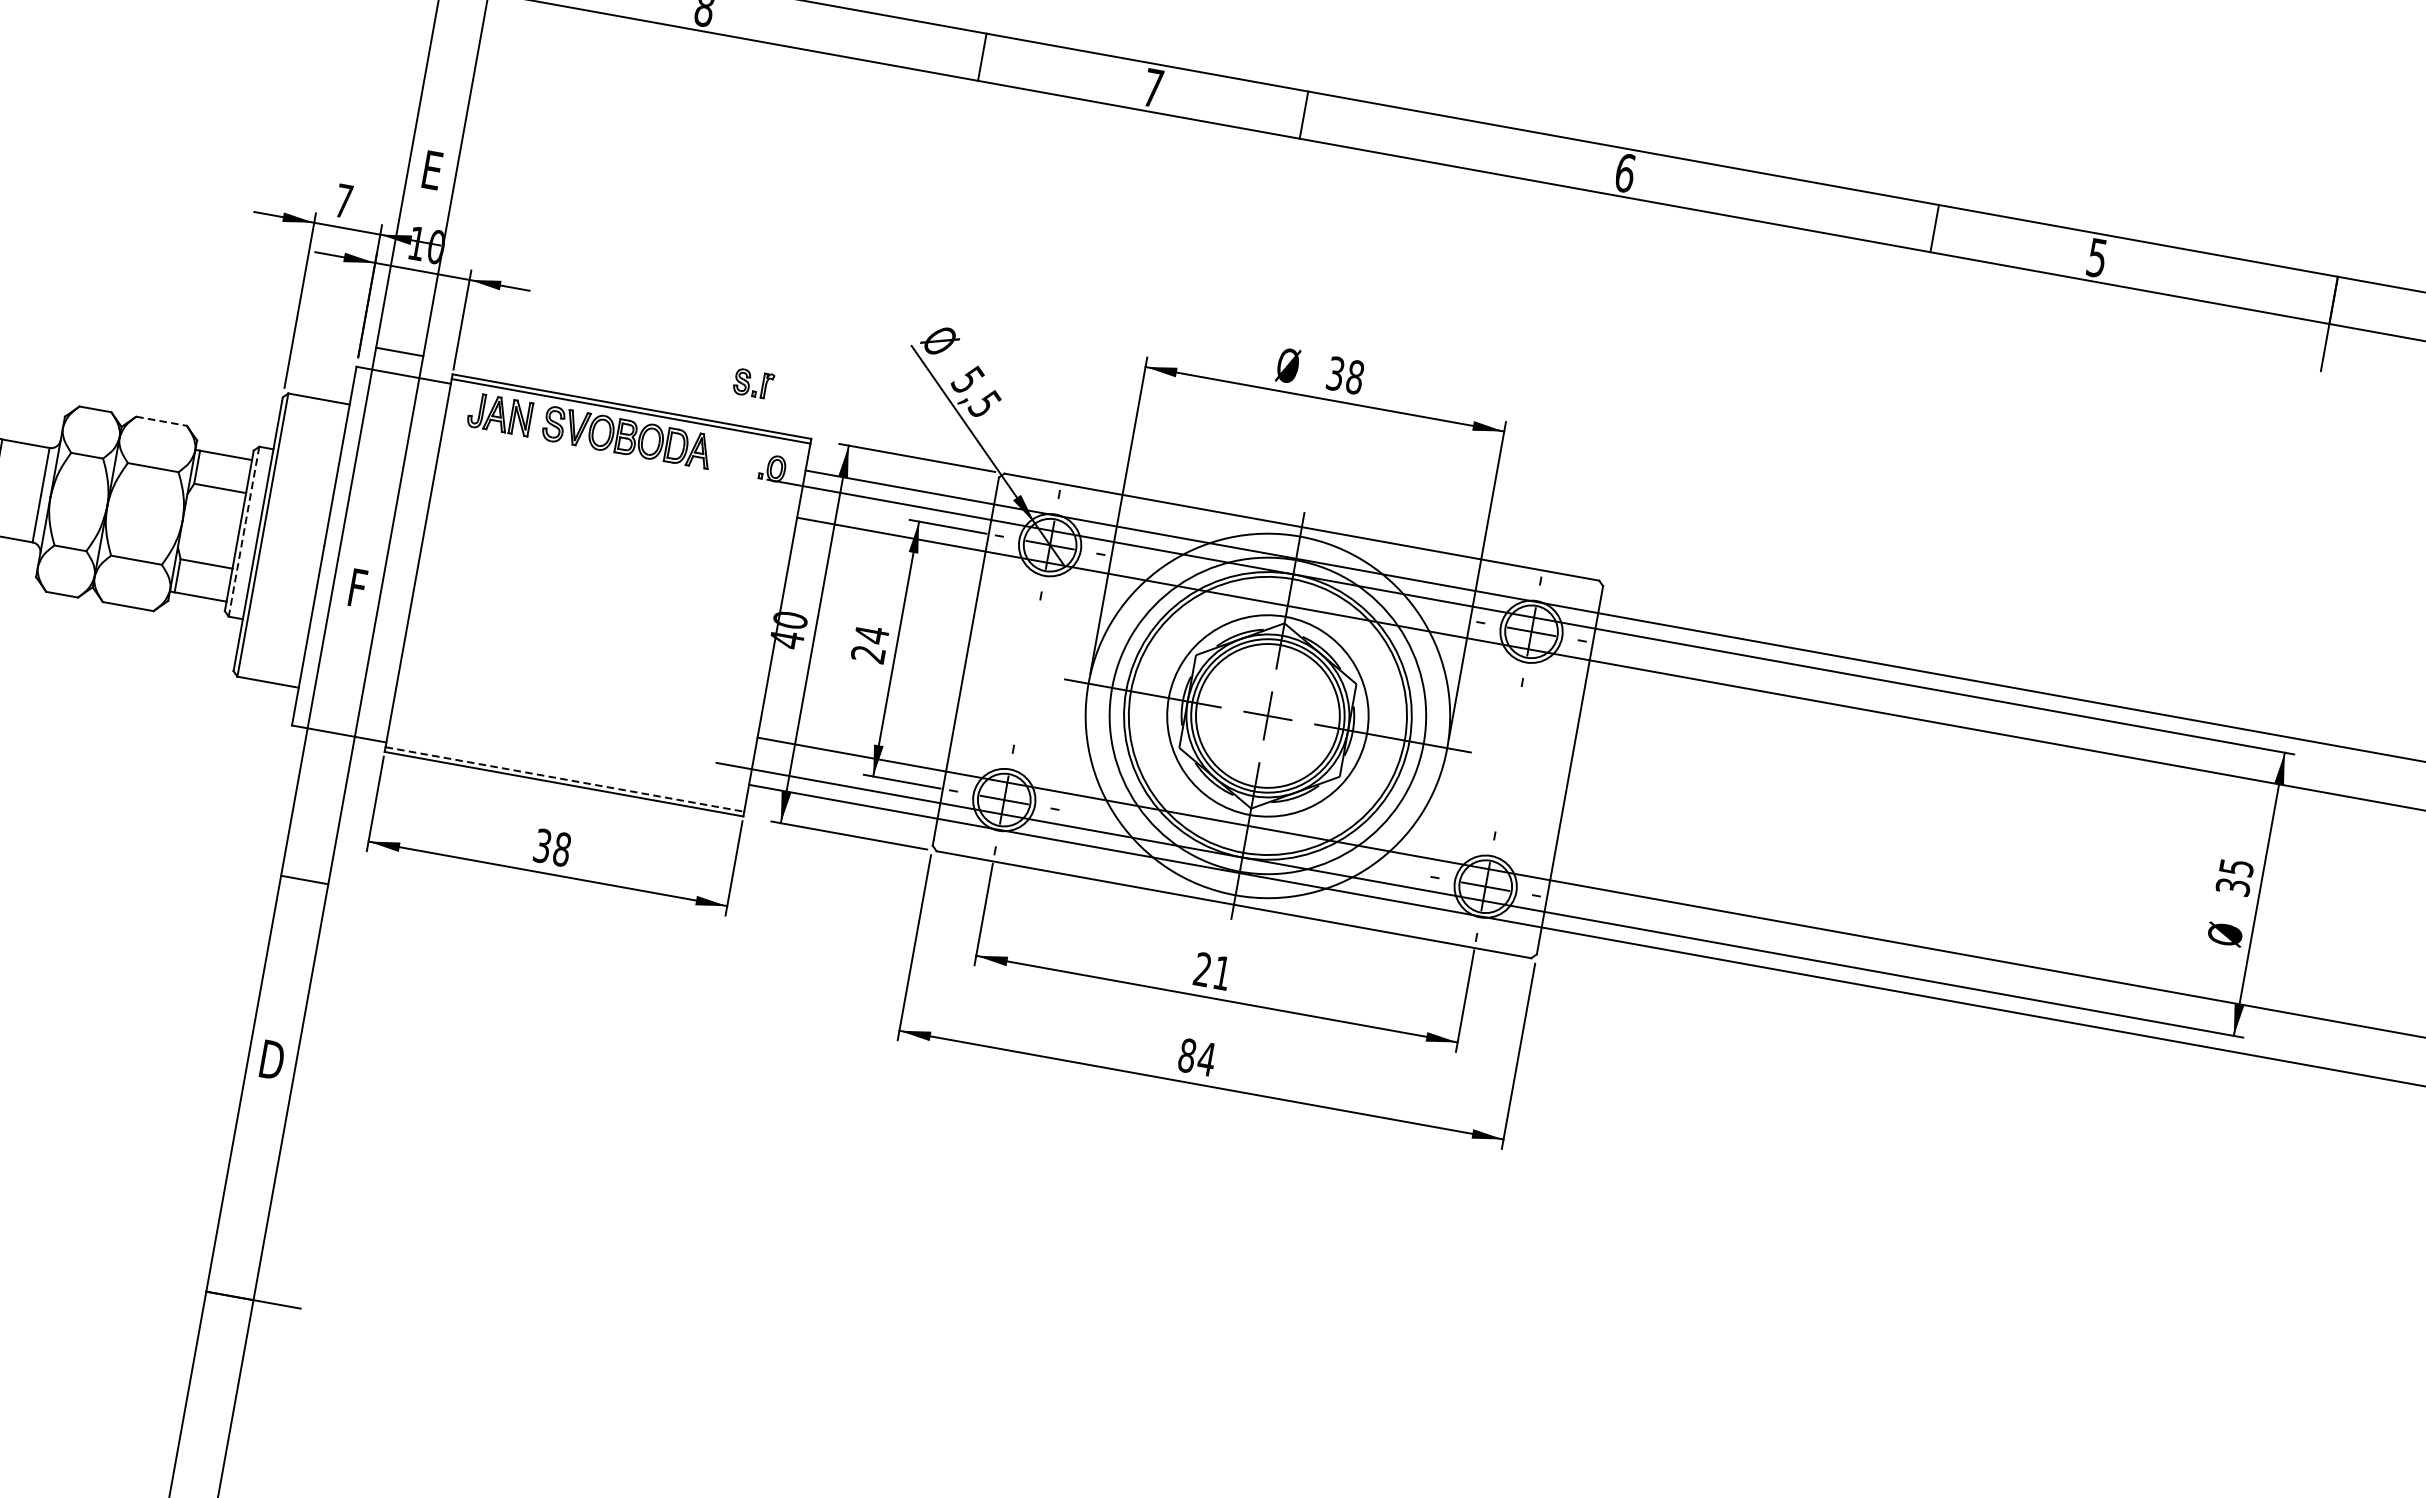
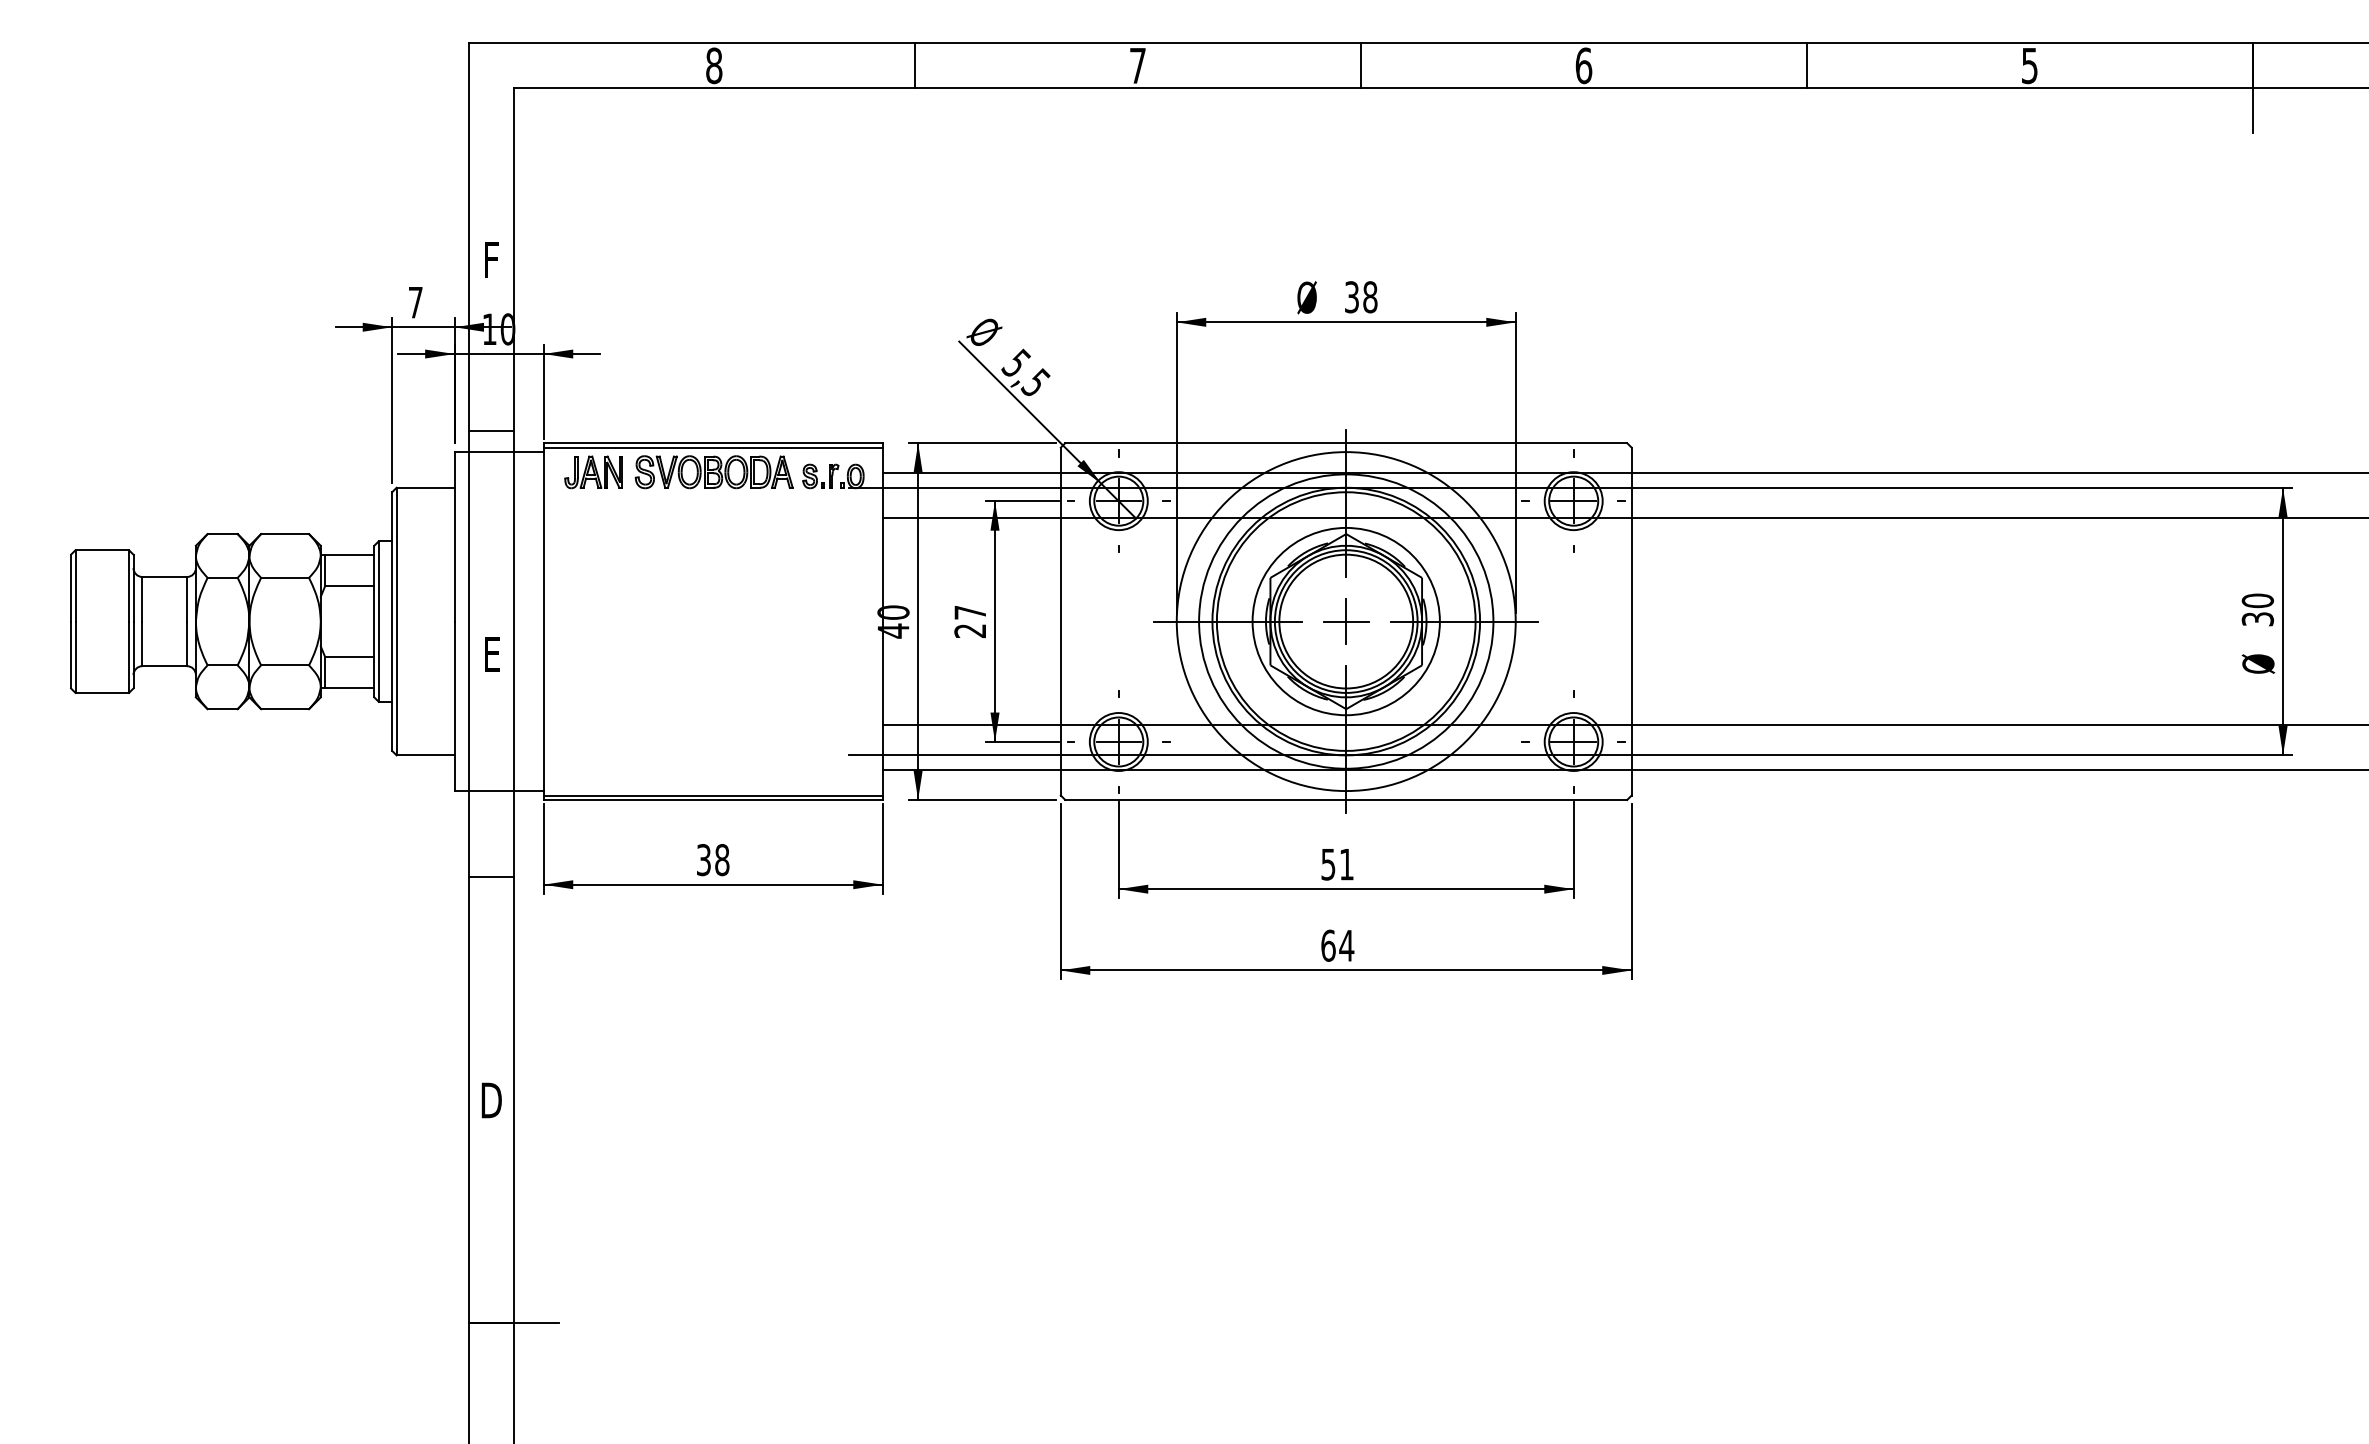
line: (982, 57) -> (915, 65), moved
line: (1304, 114) -> (1361, 65), moved
text: (432, 169) -> (491, 259), E -> F
line: (1934, 228) -> (1807, 65), moved
part: (753, 383) -> (820, 476), moved
line: (161, 421) -> (285, 534), dashed -> solid
line: (243, 532) -> (378, 622), dashed -> solid
text: (358, 588) -> (492, 654), F -> E
text: (870, 634) -> (969, 612), 24 -> 27
line: (565, 779) -> (713, 795), dashed -> solid
text: (2236, 867) -> (2257, 600), 35 -> 30
line: (304, 880) -> (491, 877), moved
text: (1202, 969) -> (1328, 864), 21 -> 51
text: (1187, 1055) -> (1328, 945), 84 -> 64

